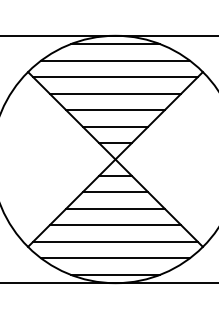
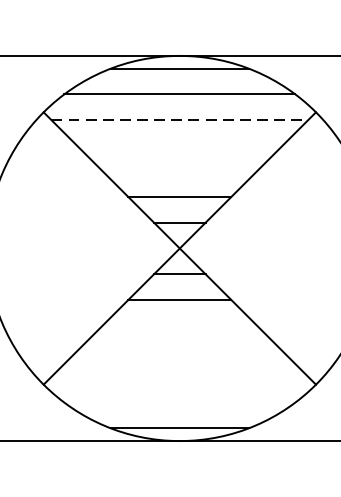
line: (115, 77) -> (179, 120), solid -> dashed
line: (115, 93) -> (179, 145), removed
line: (115, 110) -> (179, 172), removed
line: (115, 208) -> (179, 324), removed
line: (115, 225) -> (179, 351), removed
line: (115, 241) -> (179, 376), removed
line: (115, 258) -> (179, 402), removed

